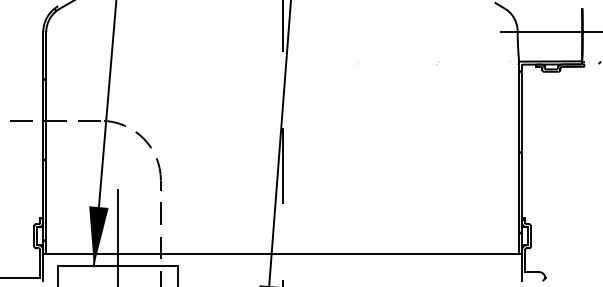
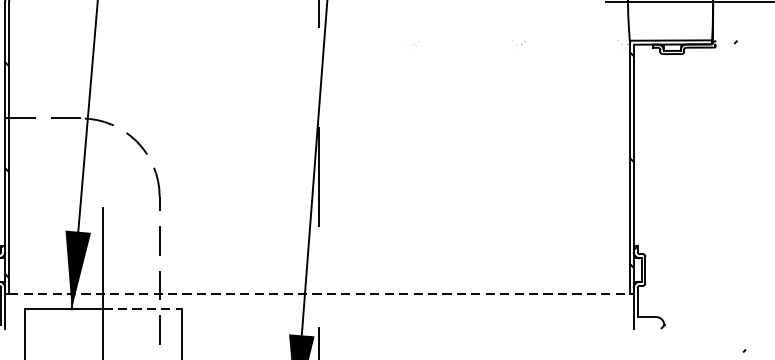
line: (283, 254) -> (320, 293), solid -> dashed
line: (148, 266) -> (143, 309), solid -> dashed

